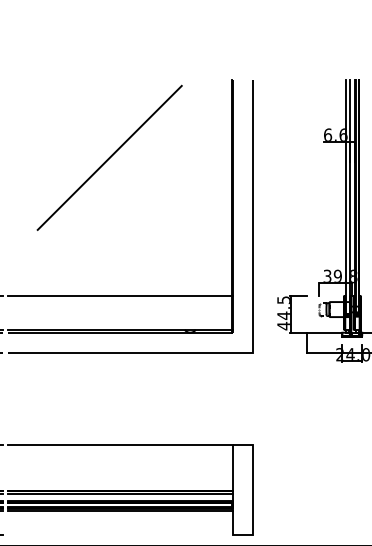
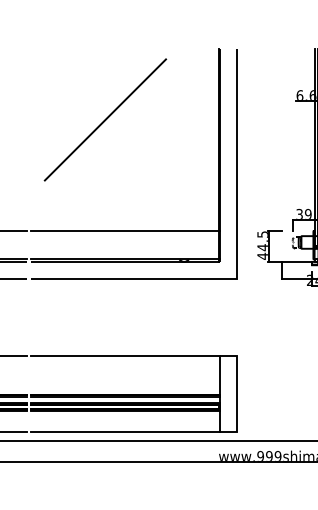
line: (109, 157) -> (105, 119), moved
line: (119, 535) -> (124, 432), added

